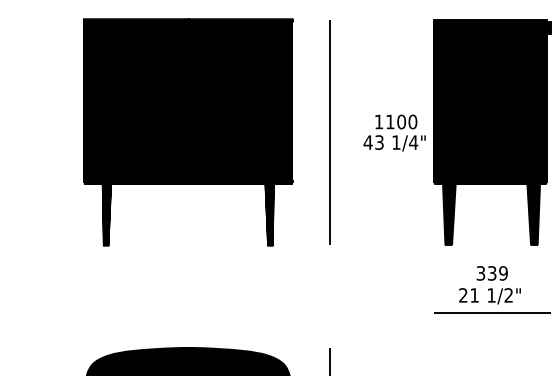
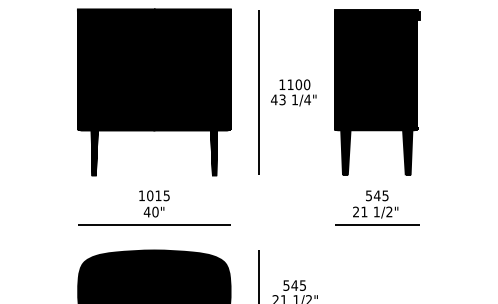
text: (394, 132) -> (293, 92), moved
text: (492, 272) -> (377, 195), 339 -> 545
part: (188, 289) -> (154, 207), added

